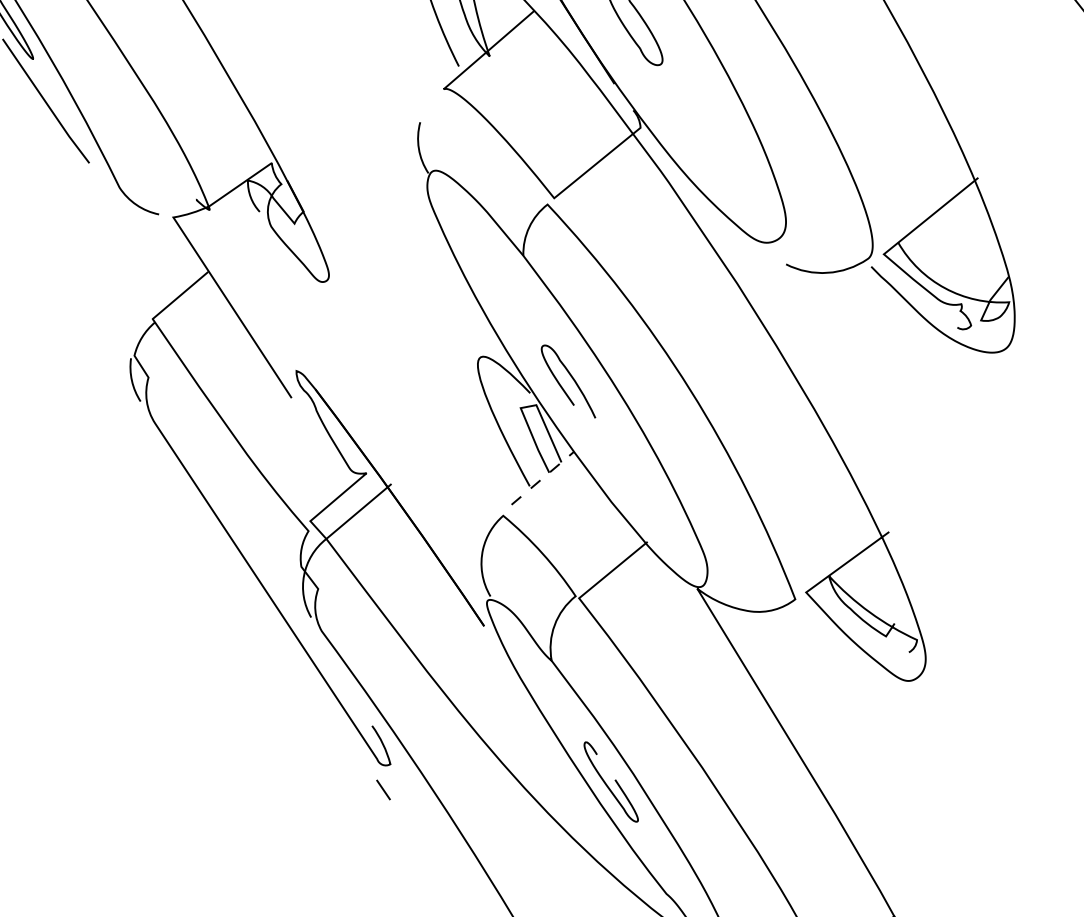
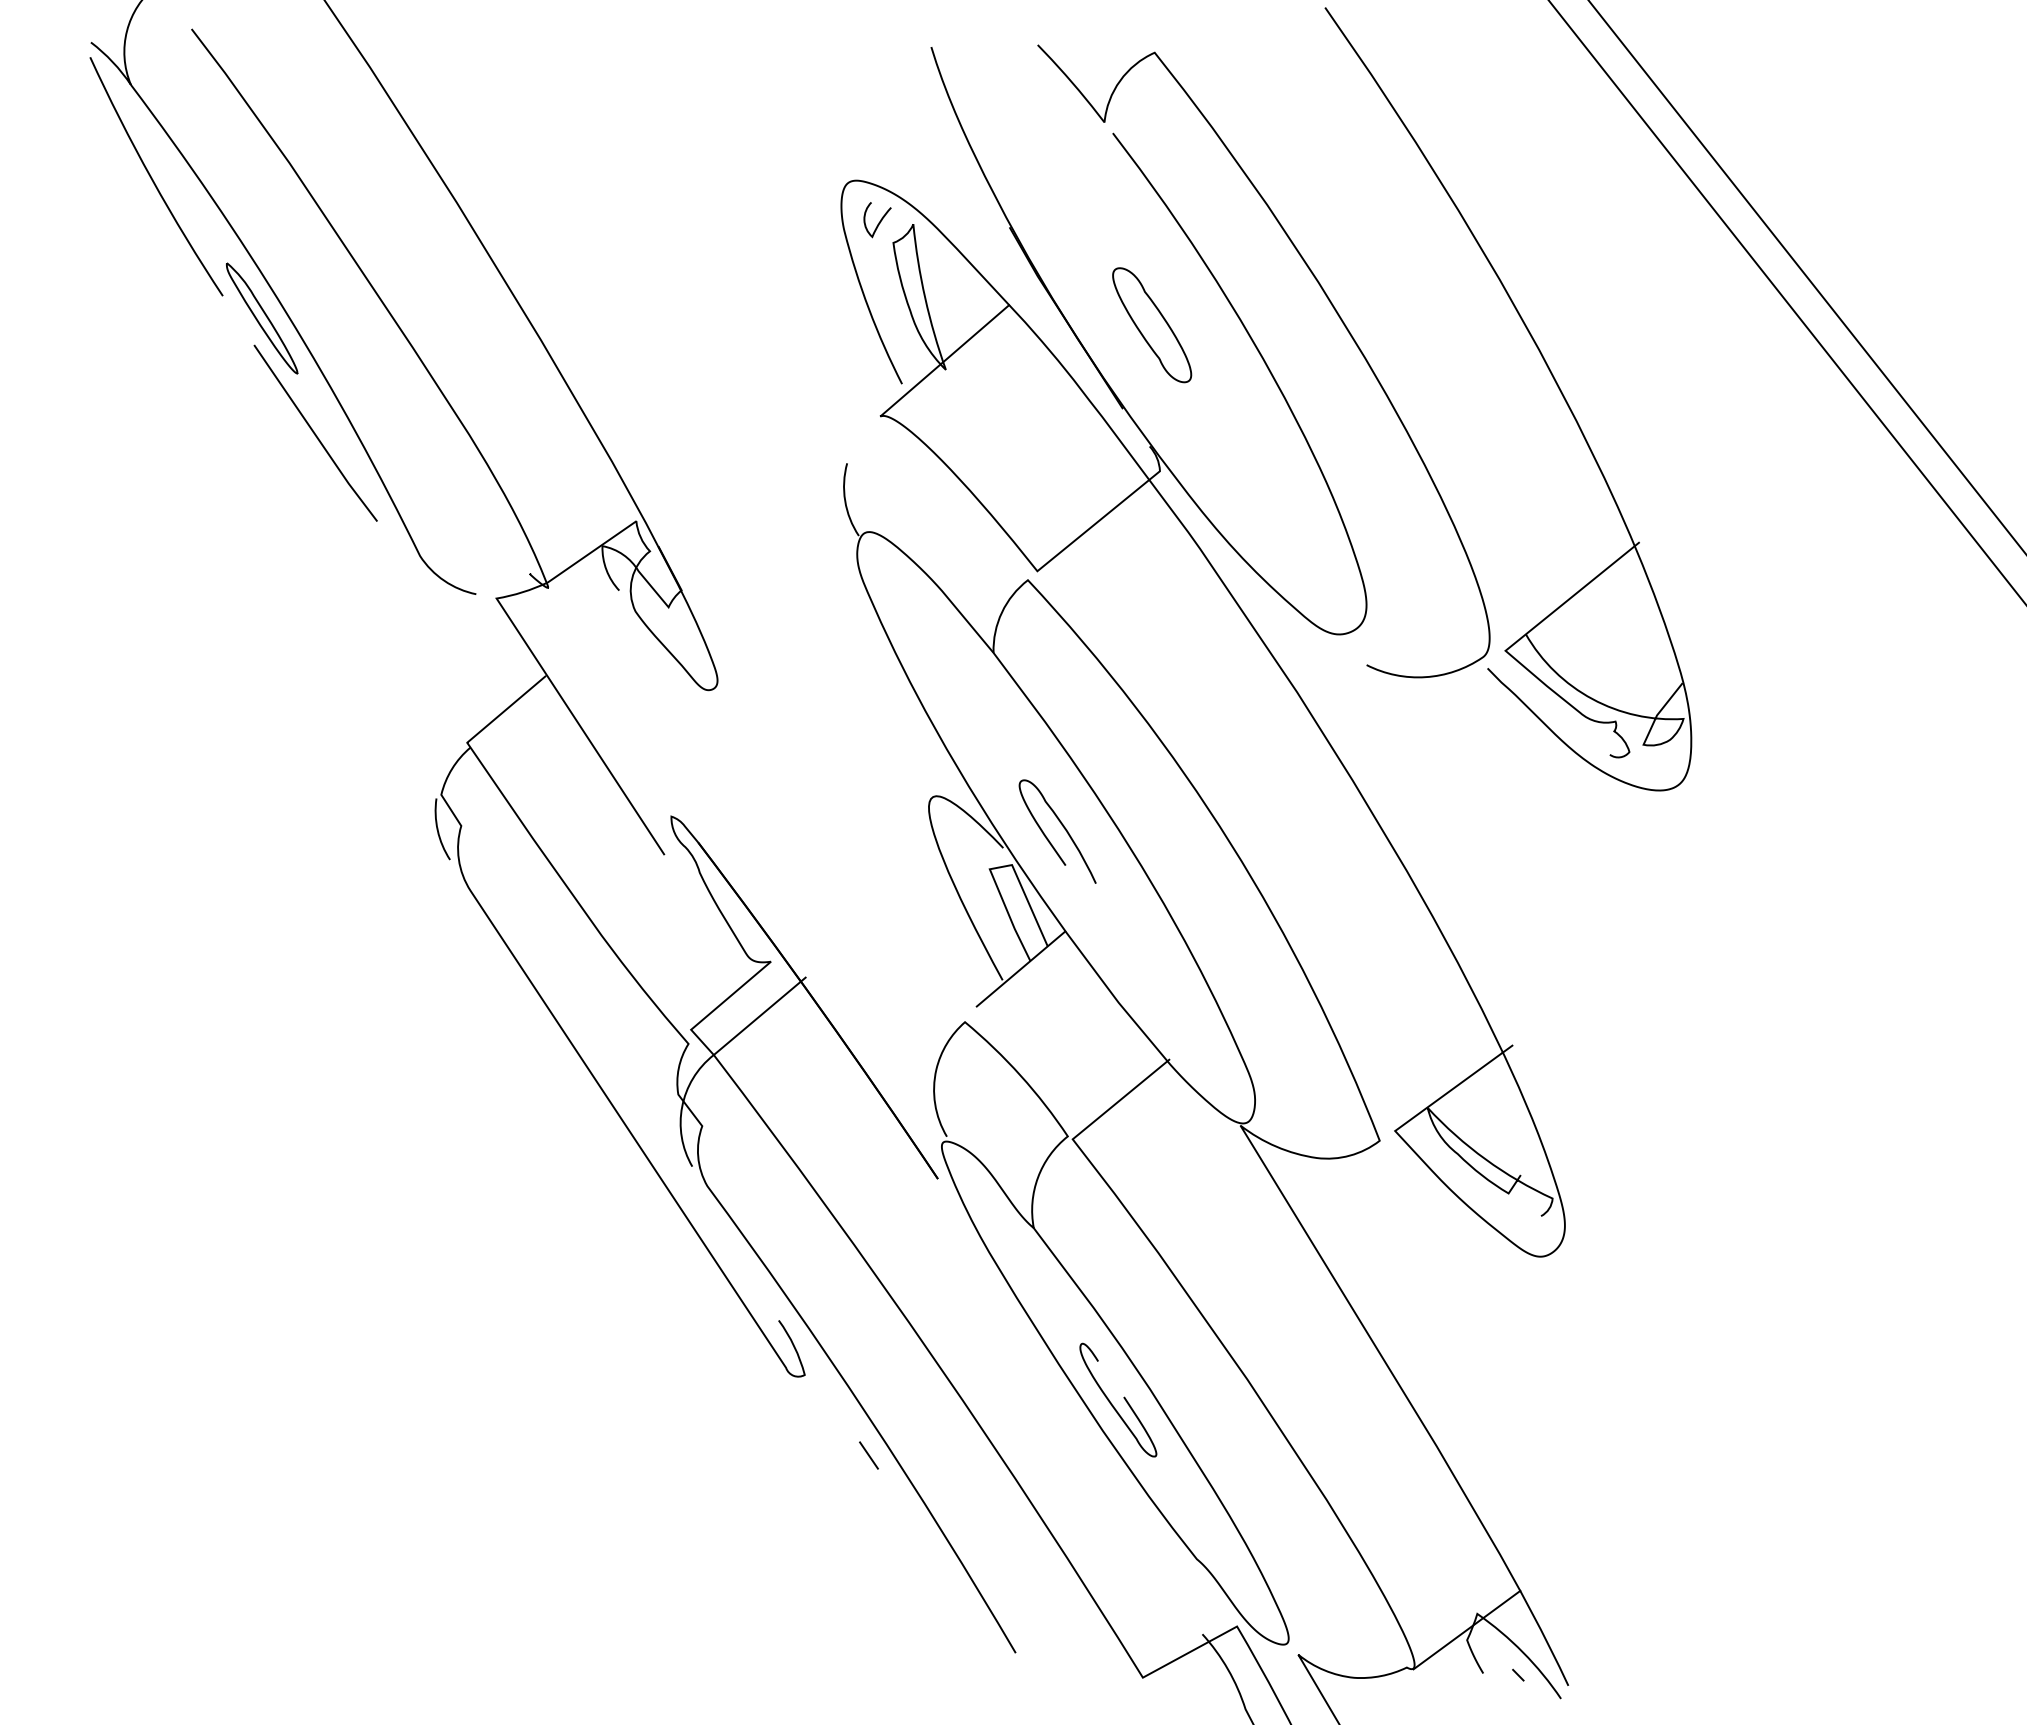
line: (543, 478) -> (1021, 969), dashed -> solid
line: (383, 789) -> (868, 1455), moved

